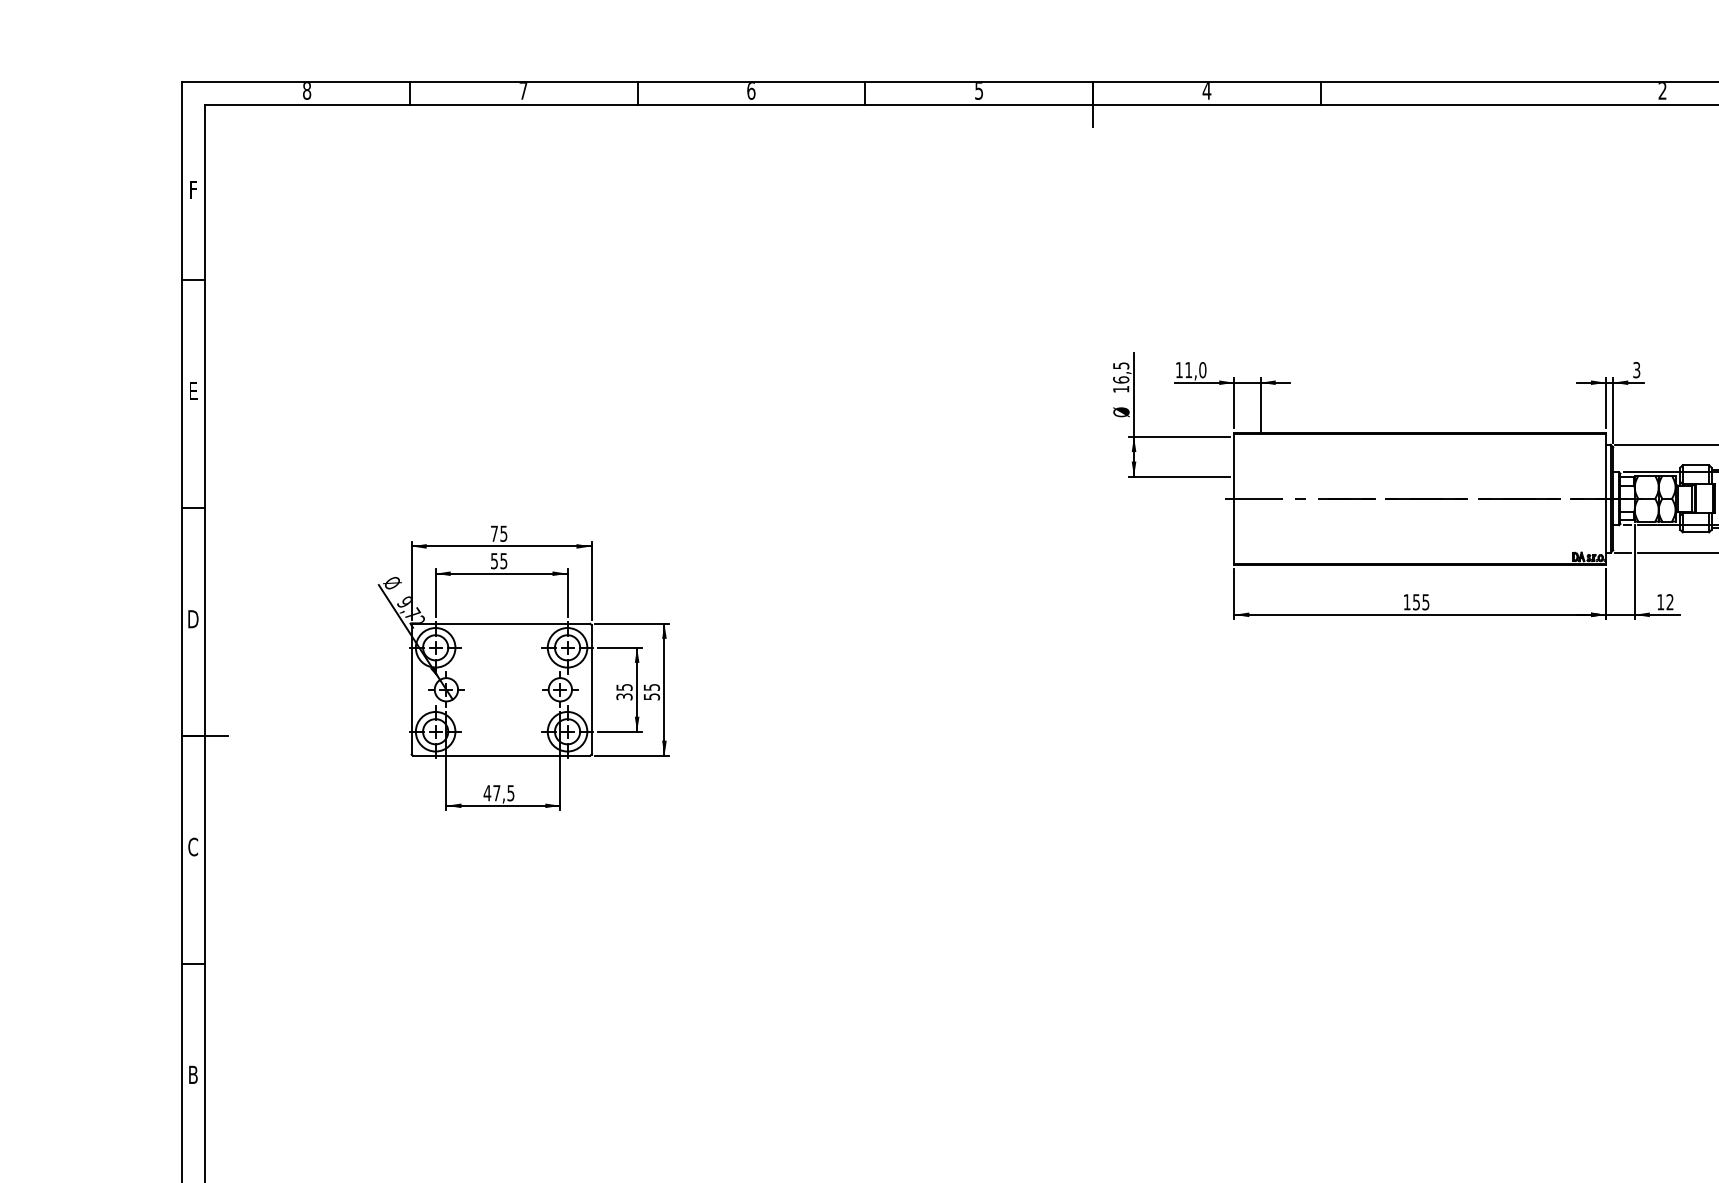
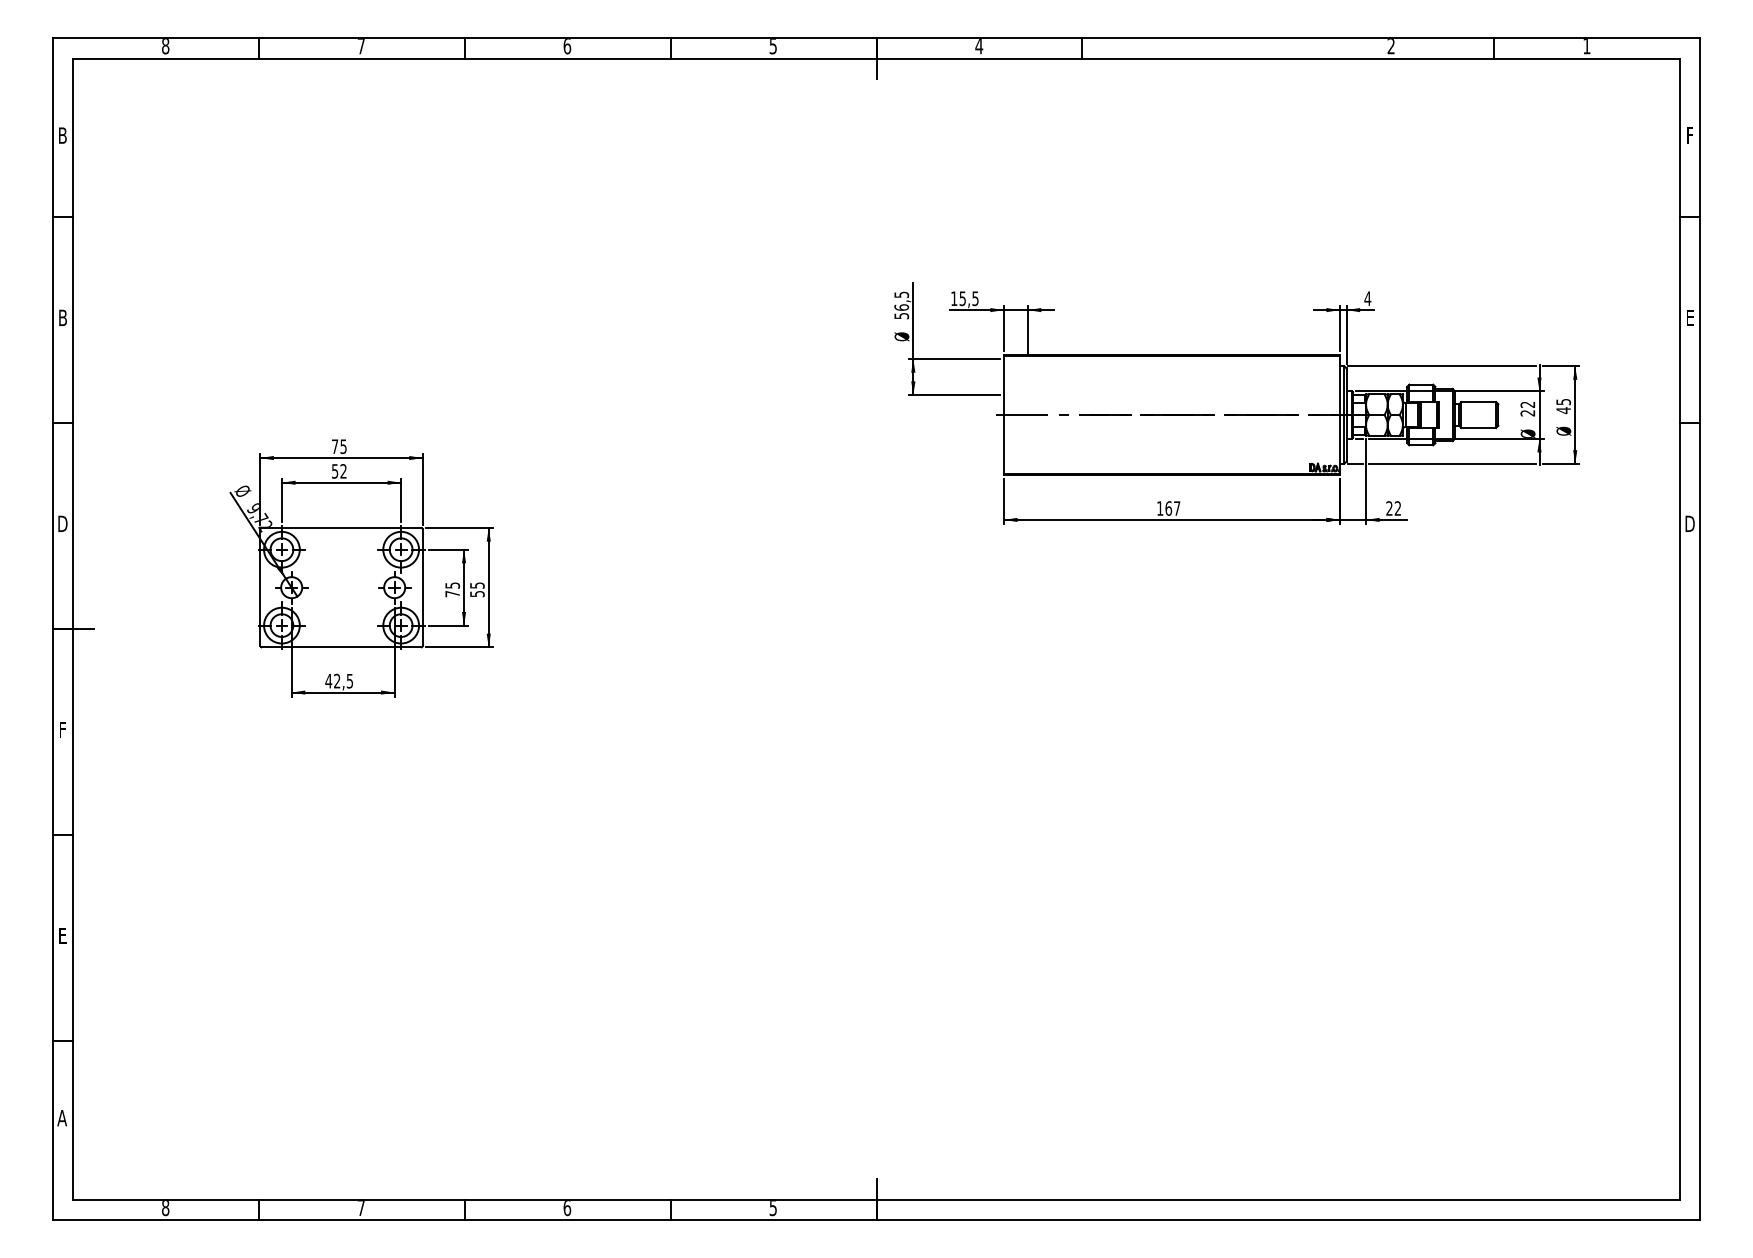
text: (192, 189) -> (62, 135), F -> B
text: (1195, 369) -> (968, 298), 11,0 -> 15,5
text: (1636, 369) -> (1367, 298), 3 -> 4
text: (1120, 389) -> (901, 316), 16,5 -> 56,5
text: (192, 390) -> (62, 317), E -> B
text: (503, 561) -> (343, 471), 55 -> 52
text: (1420, 602) -> (1172, 508), 155 -> 167
text: (1660, 602) -> (1389, 508), 12 -> 22
text: (624, 697) -> (452, 594), 35 -> 75
text: (497, 792) -> (337, 680), 47,5 -> 42,5
text: (192, 846) -> (62, 729), C -> F
text: (192, 1074) -> (62, 935), B -> E

